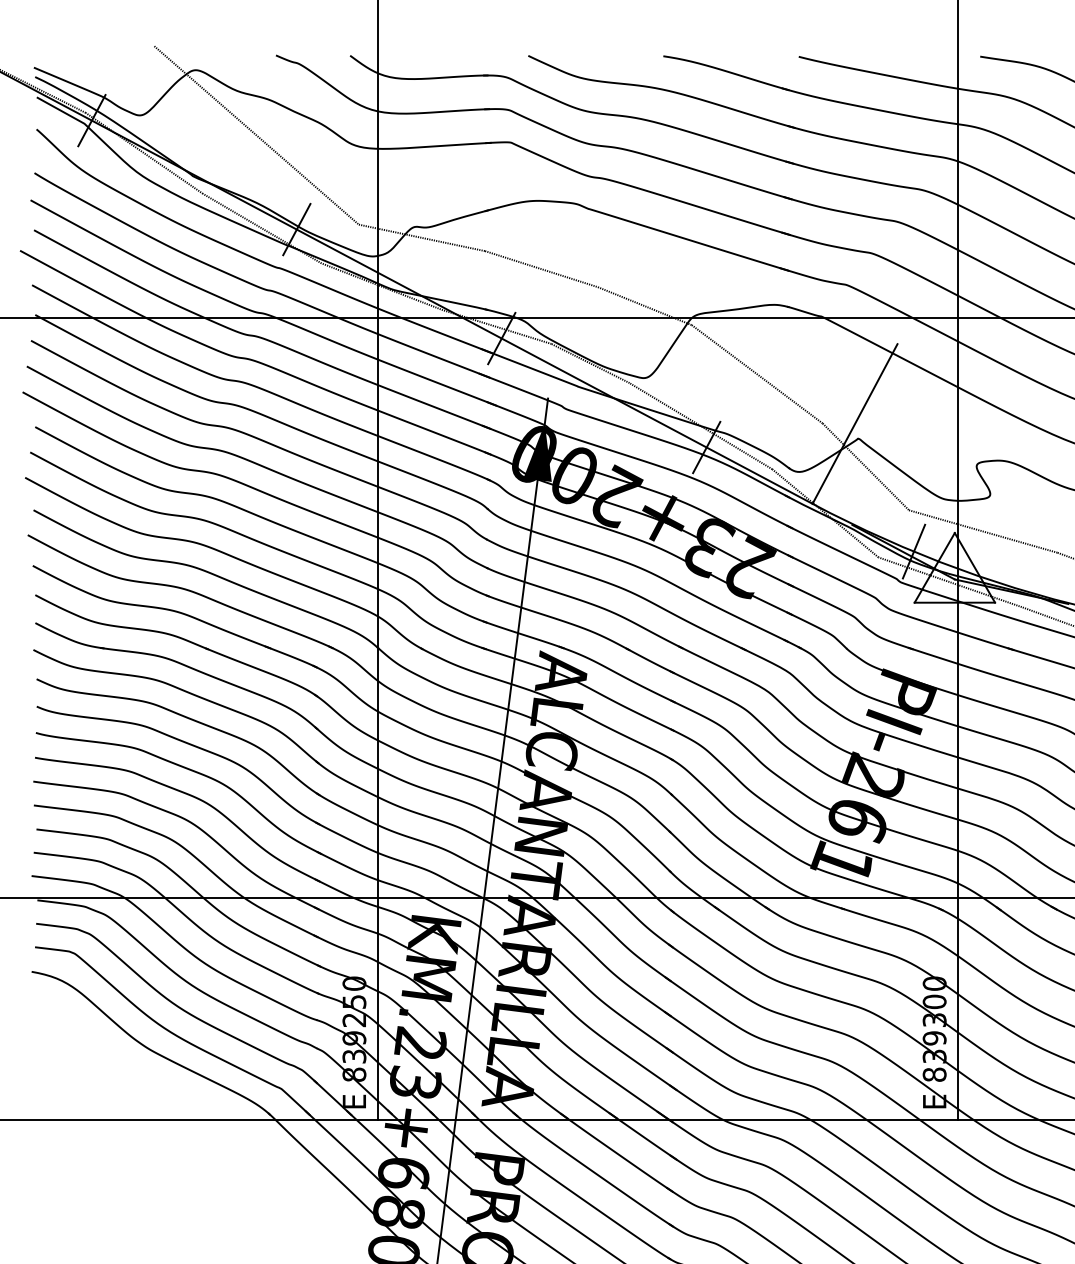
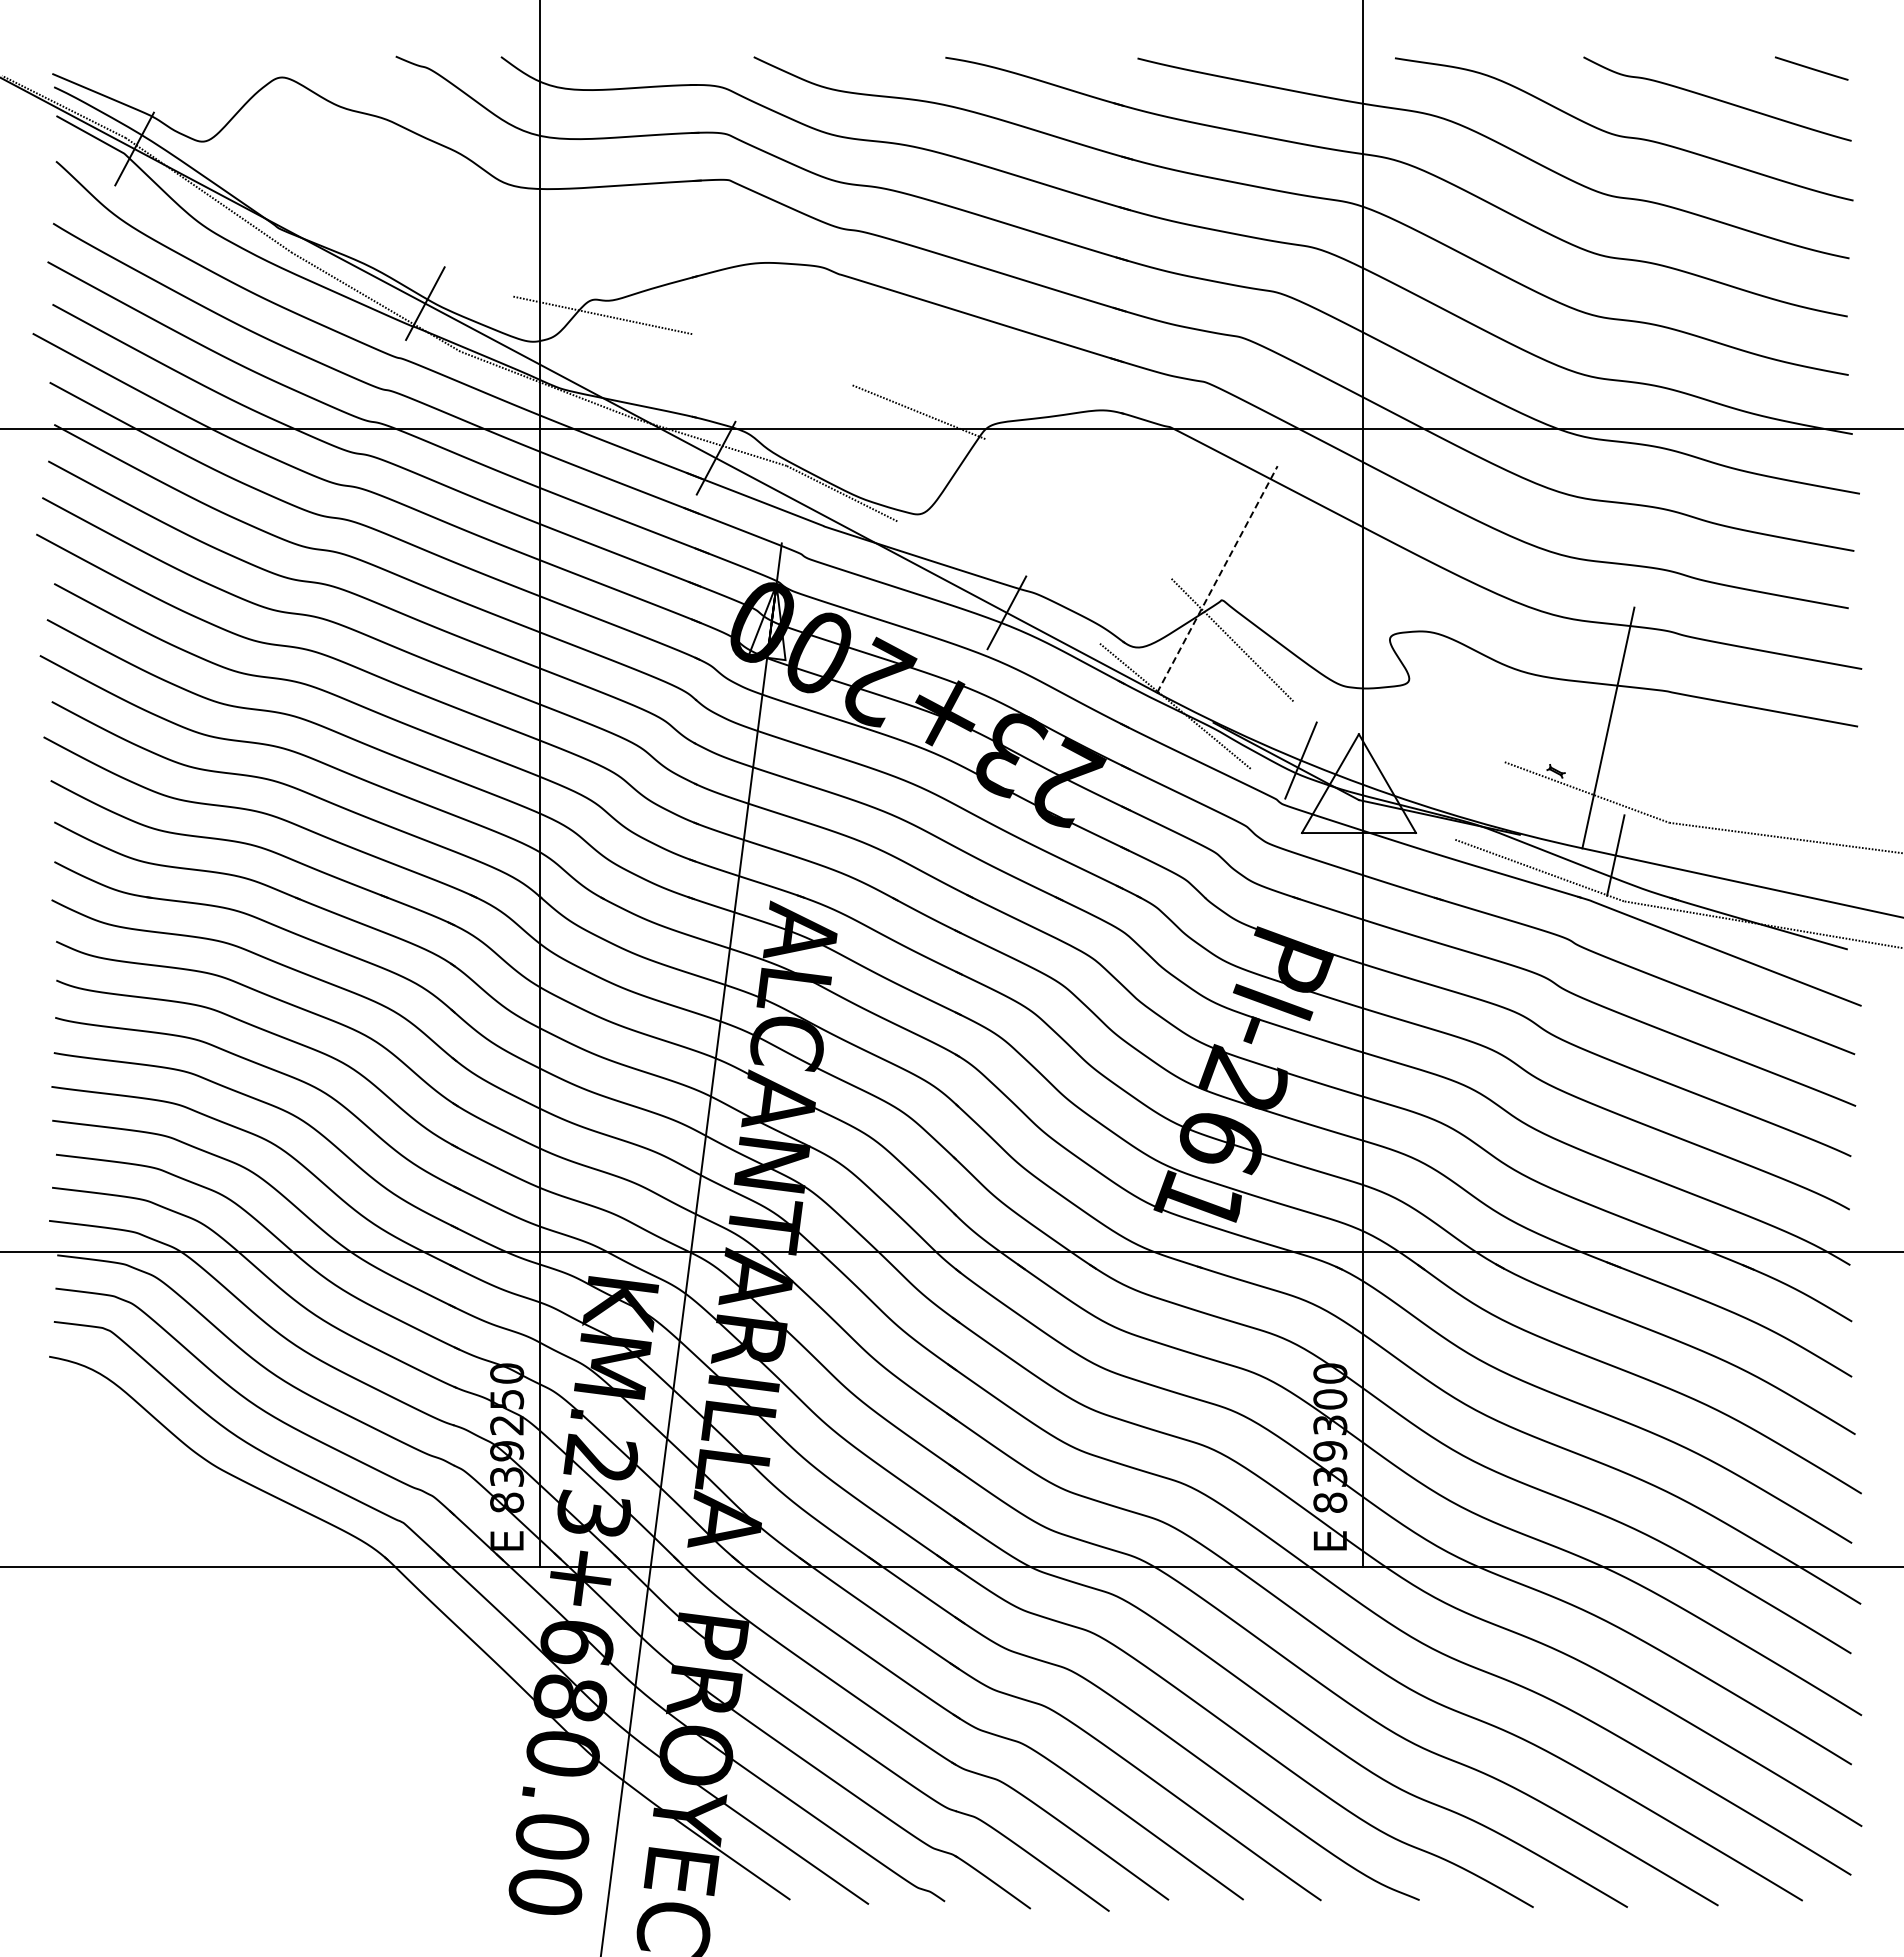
line: (256, 135) -> (368, 169), removed
line: (541, 268) -> (772, 359), removed
line: (757, 373) -> (1078, 508), removed
line: (855, 424) -> (1217, 579), solid -> dashed
line: (700, 426) -> (998, 582), removed
fill: (537, 454) -> (766, 622), removed
line: (982, 531) -> (1398, 731), removed
line: (949, 581) -> (1351, 803), removed

